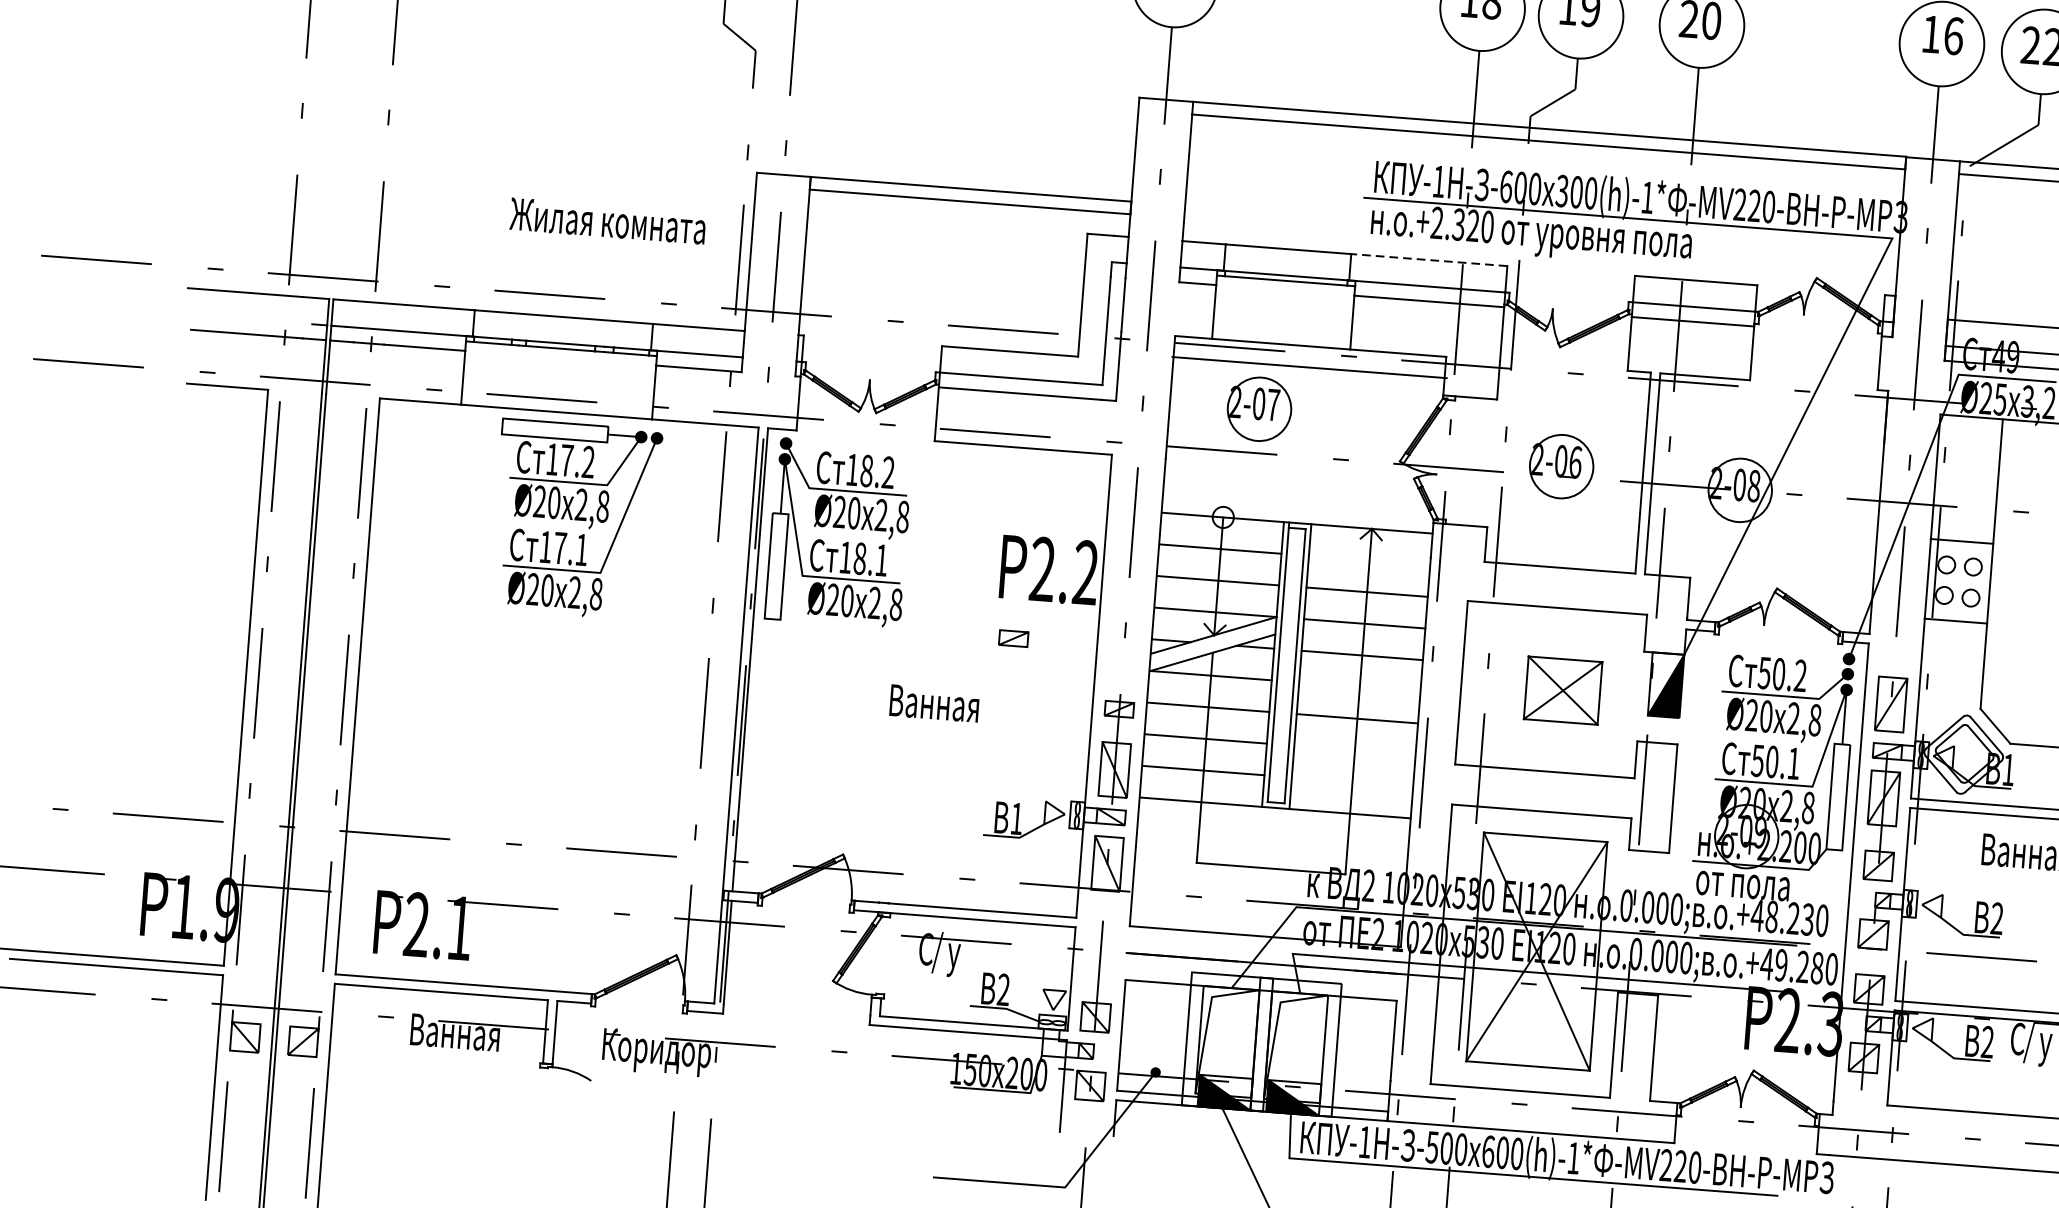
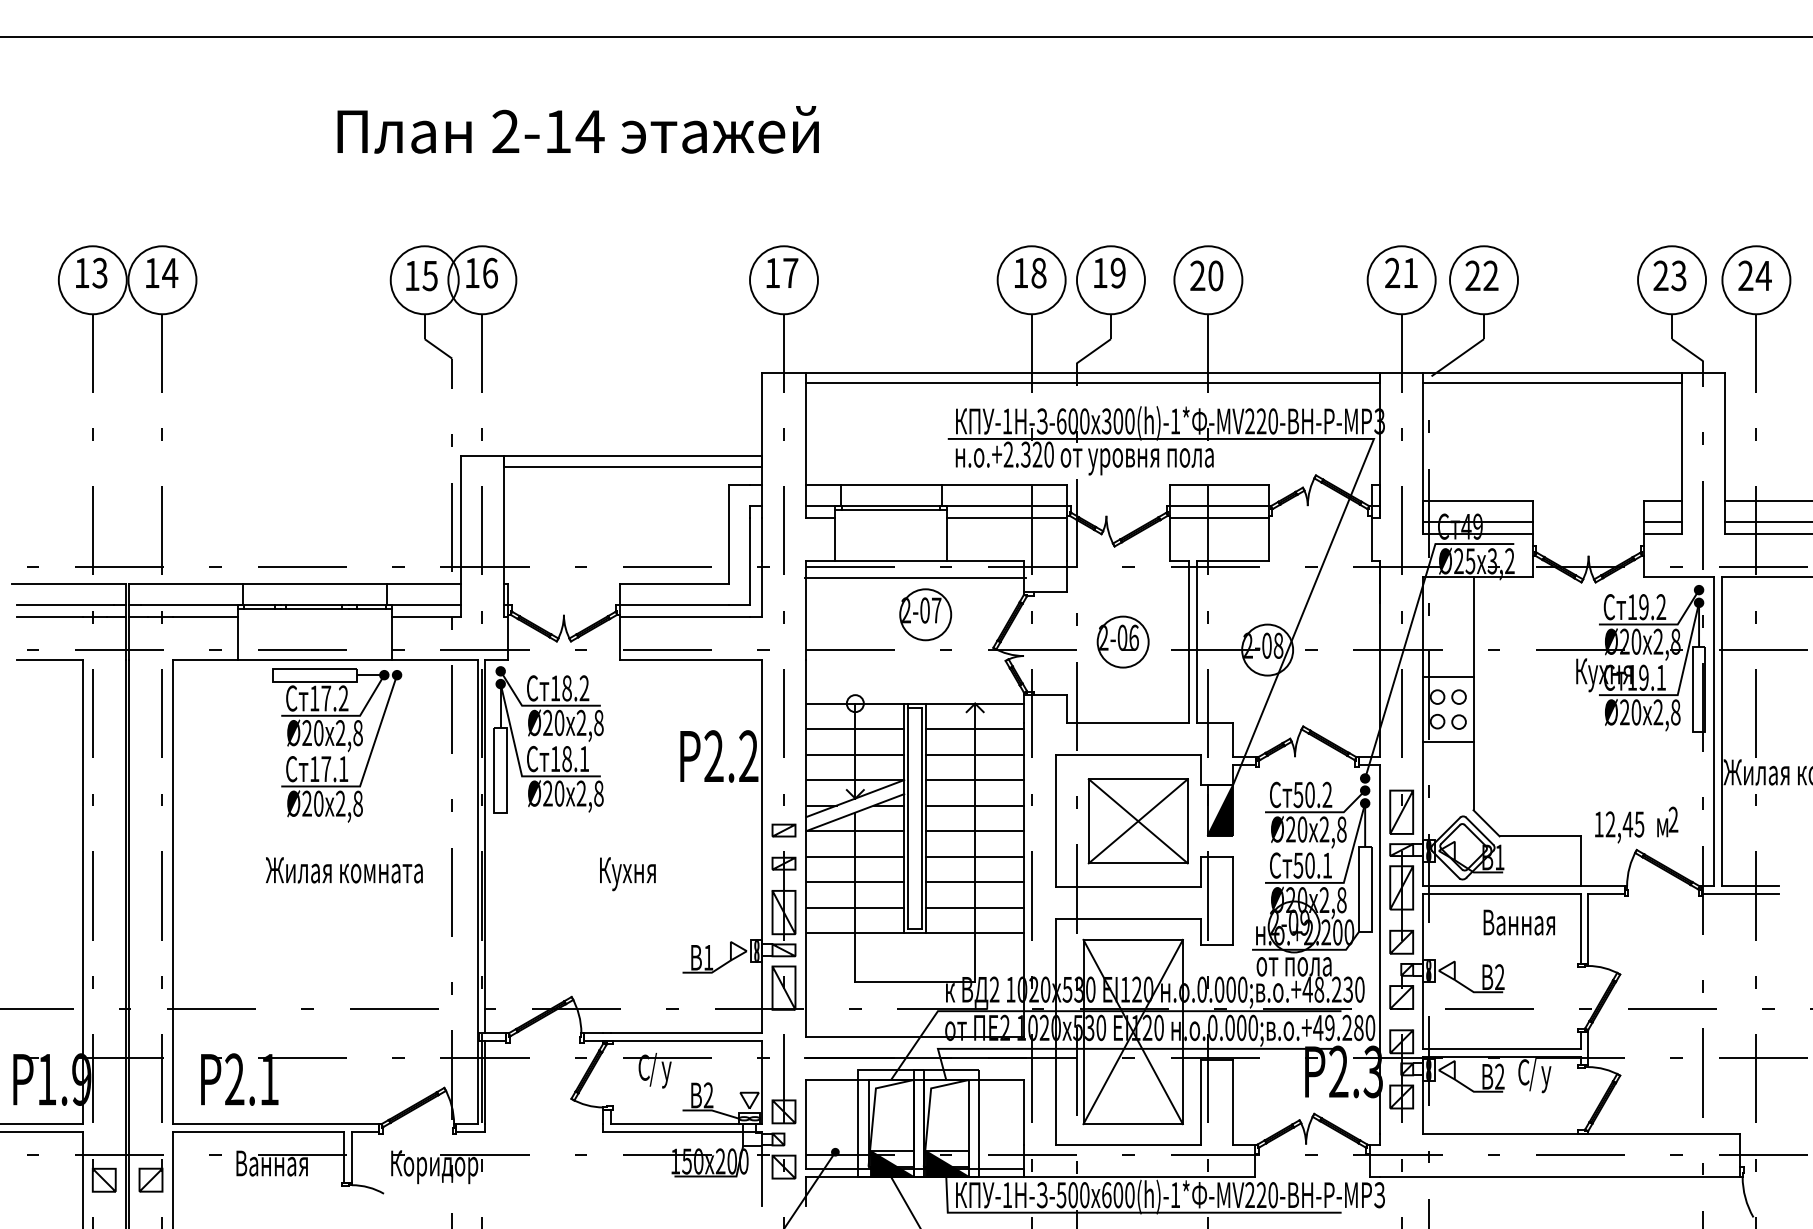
text: (1942, 34) -> (1401, 272), 16 -> 21
text: (608, 221) -> (344, 870), moved
line: (1429, 259) -> (1004, 484), dashed -> solid
line: (252, 320) -> (65, 605), added
part: (1259, 408) -> (925, 614), moved
line: (1369, 561) -> (975, 729), added
curve: (1013, 638) -> (783, 830), moved
line: (1360, 687) -> (975, 831), added
part: (1562, 690) -> (1137, 821), size x1.67
text: (935, 708) -> (636, 874), Ванная -> Кухня
line: (1355, 750) -> (975, 882), added
line: (1352, 782) -> (975, 907), added

